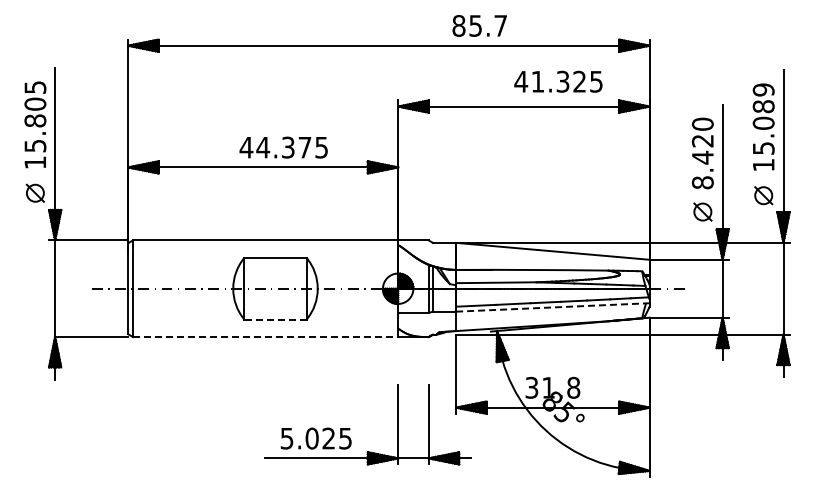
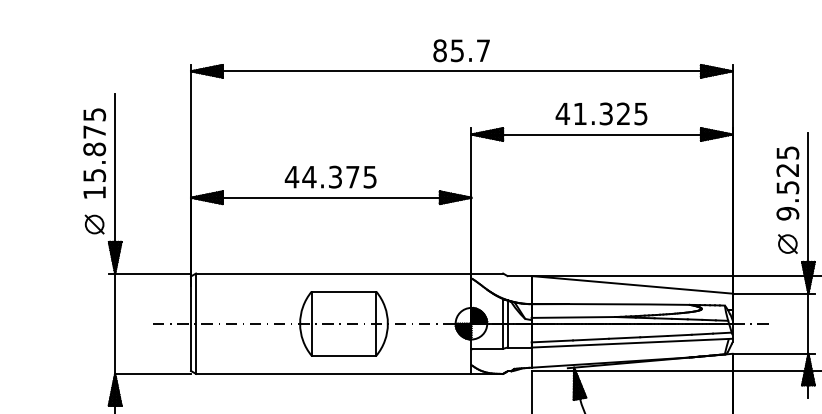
text: (479, 25) -> (461, 50), moved
text: (558, 81) -> (601, 113), moved
text: (35, 103) -> (94, 131), 15.805 -> 15.875
text: (283, 147) -> (330, 177), moved
text: (702, 153) -> (787, 183), 8.420 -> 9.525
line: (552, 307) -> (631, 343), dashed -> solid
line: (275, 319) -> (344, 355), dashed -> solid
line: (265, 337) -> (333, 374), dashed -> solid

